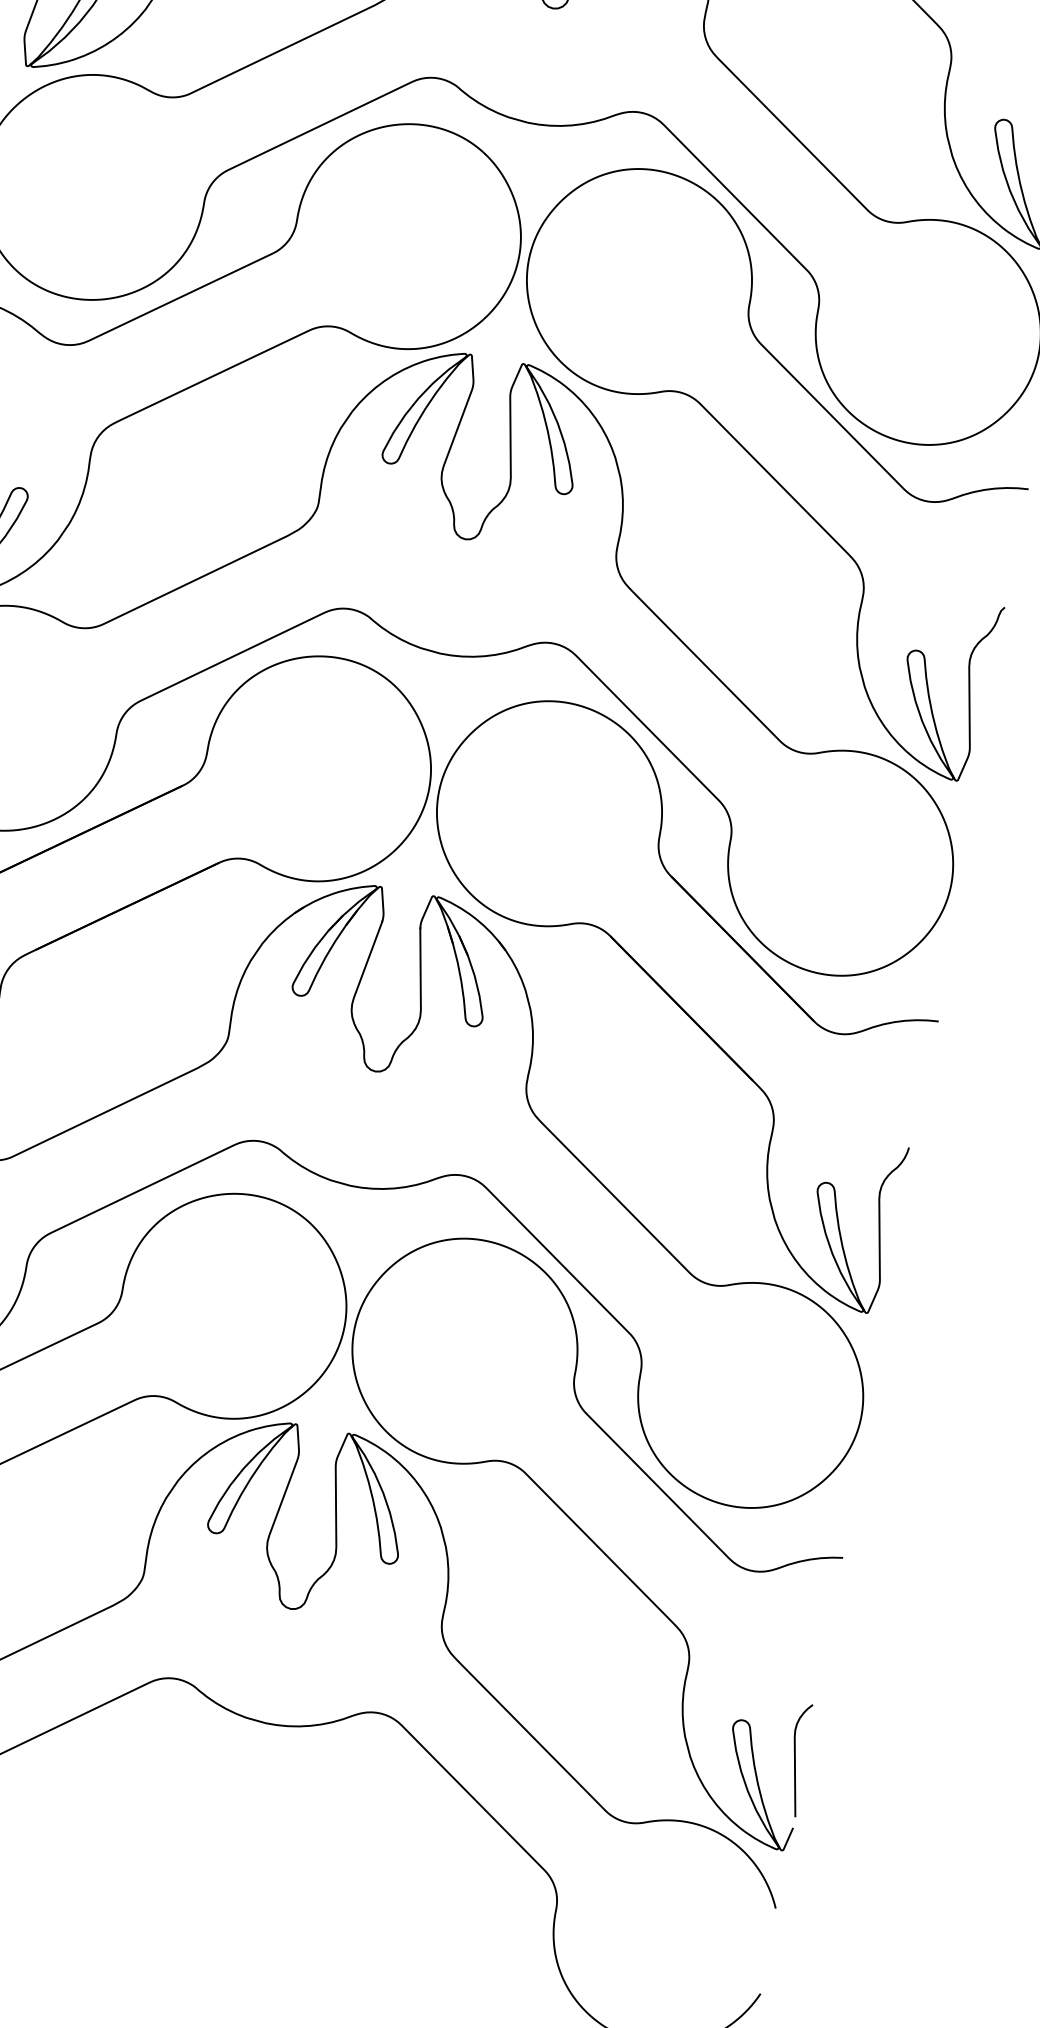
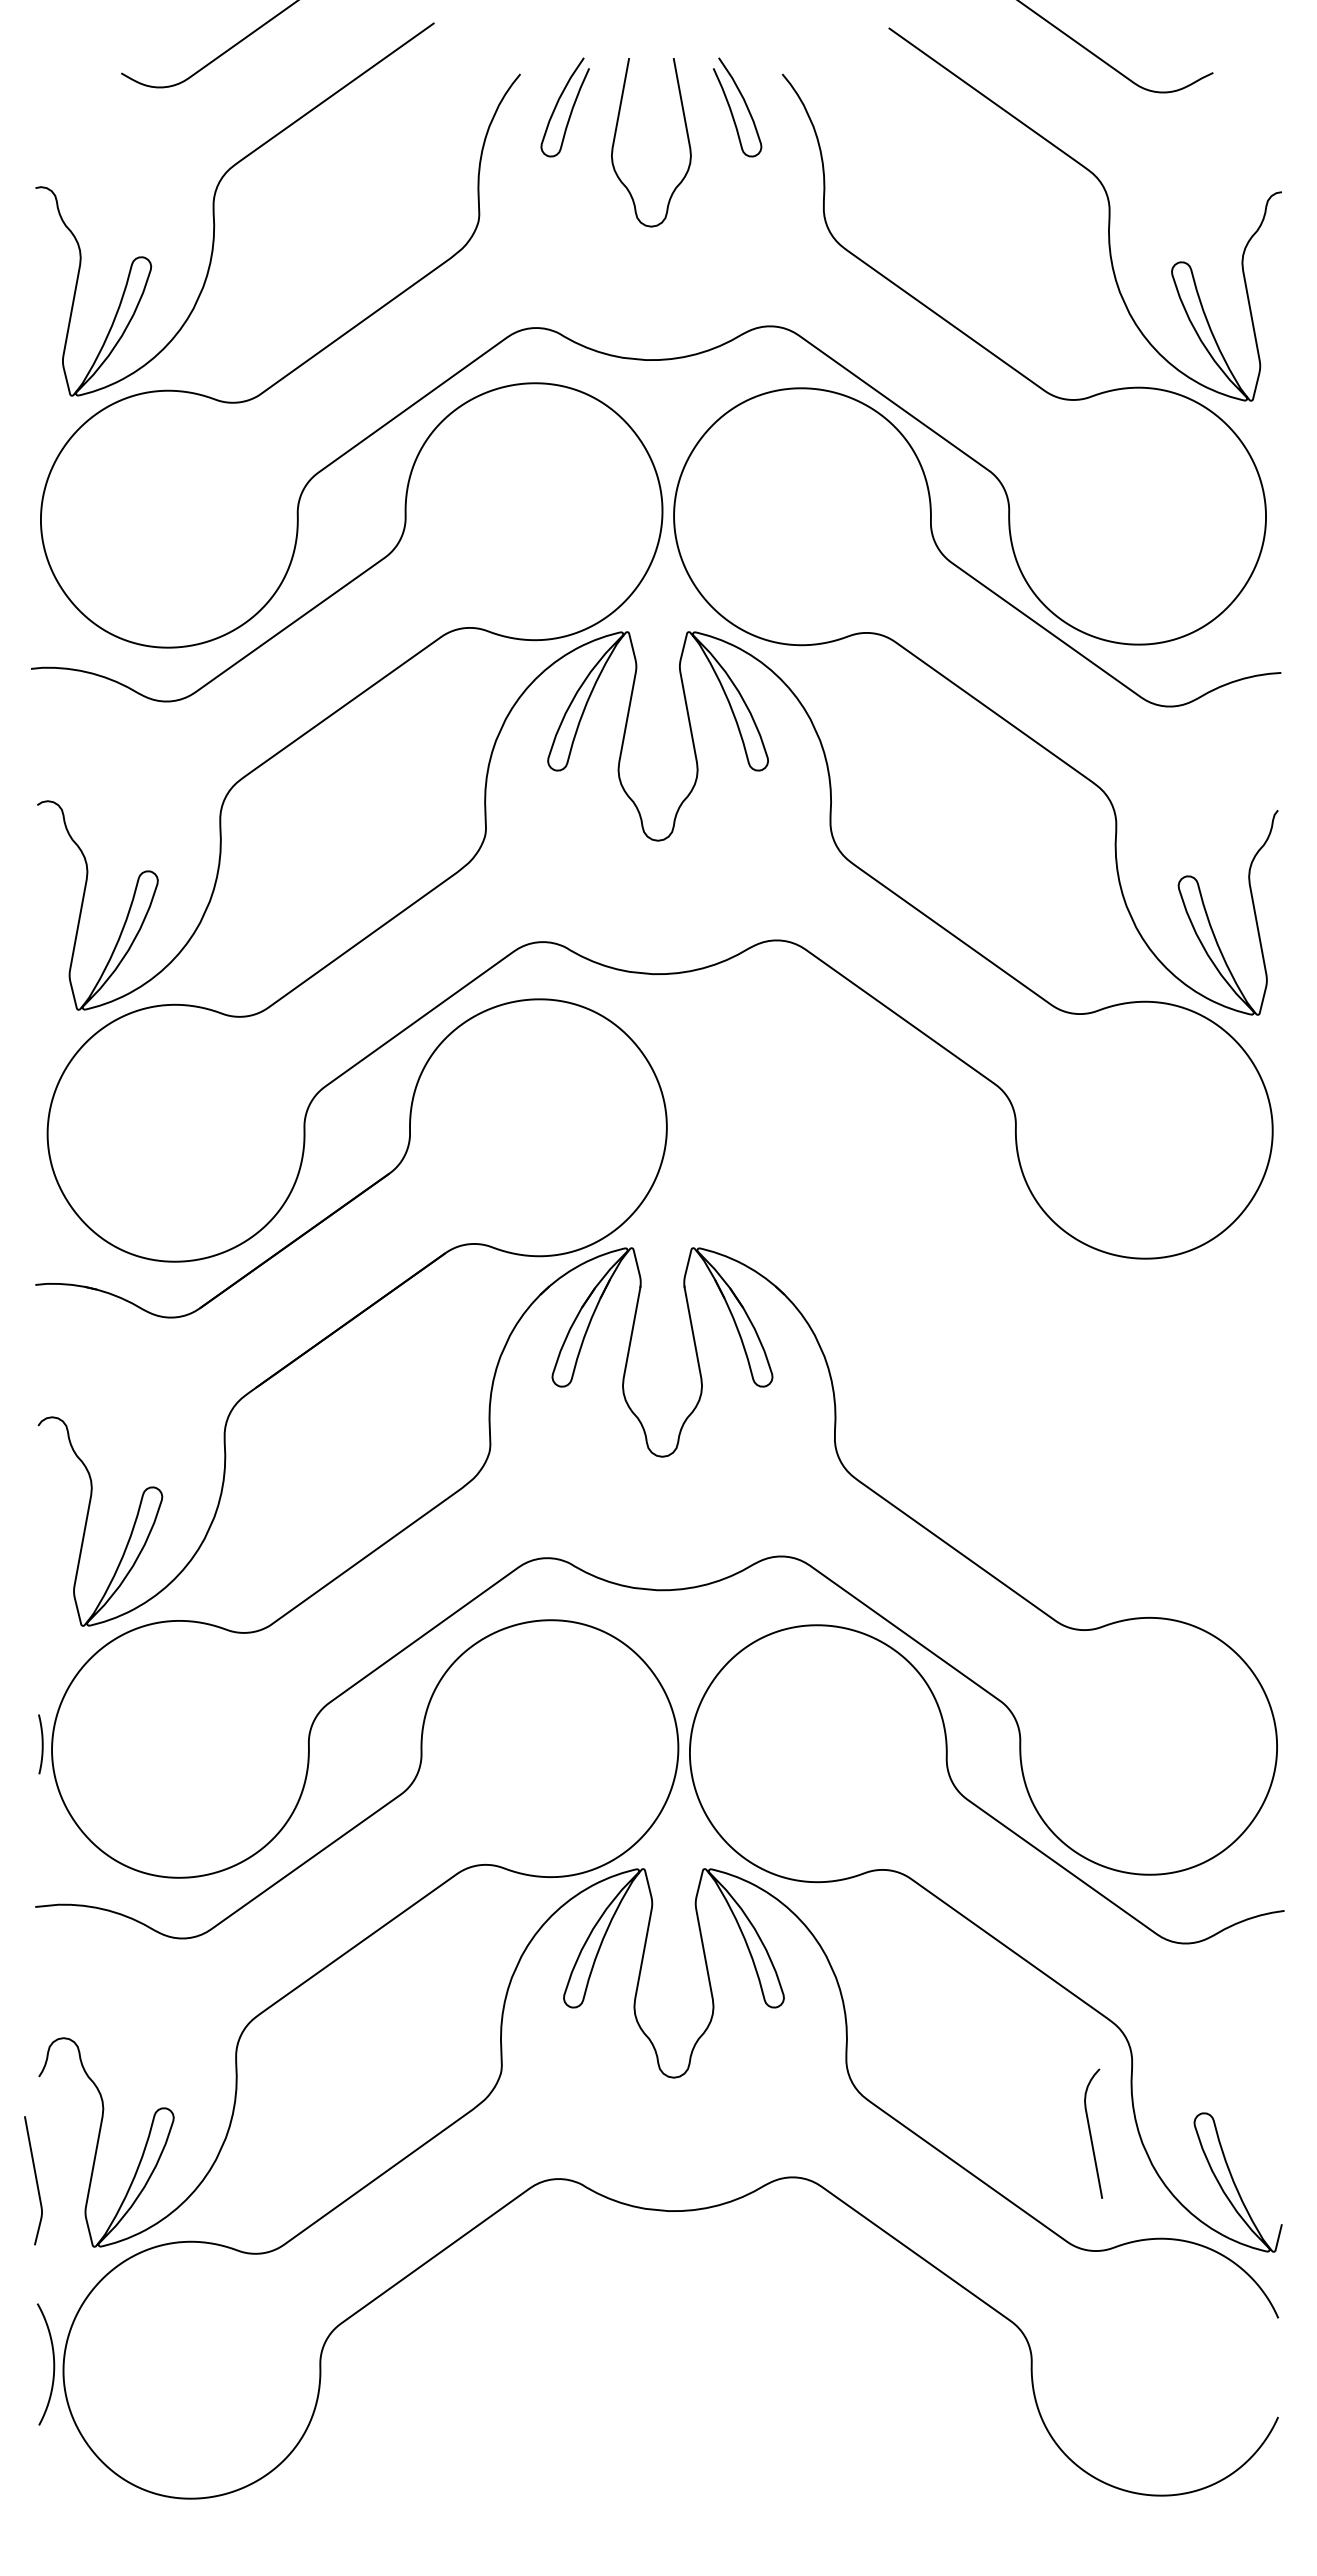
part: (671, 999) -> (981, 1317), removed
curve: (795, 1759) -> (1091, 2133), moved

